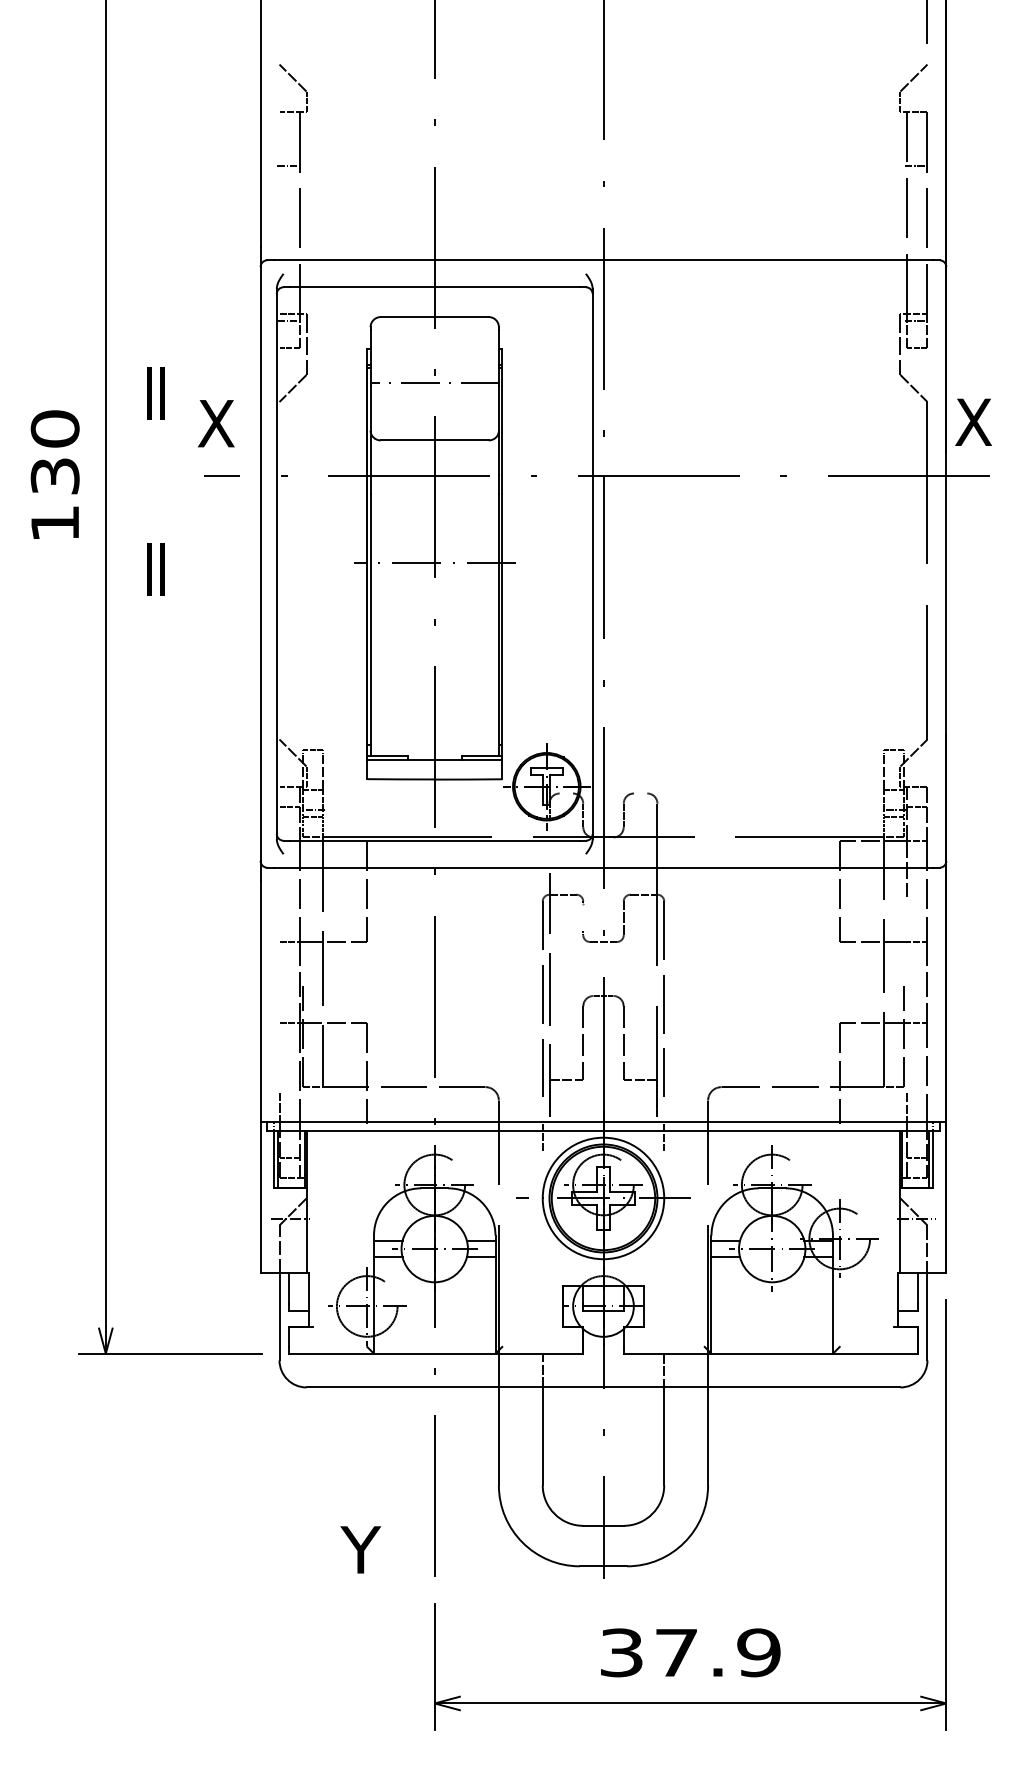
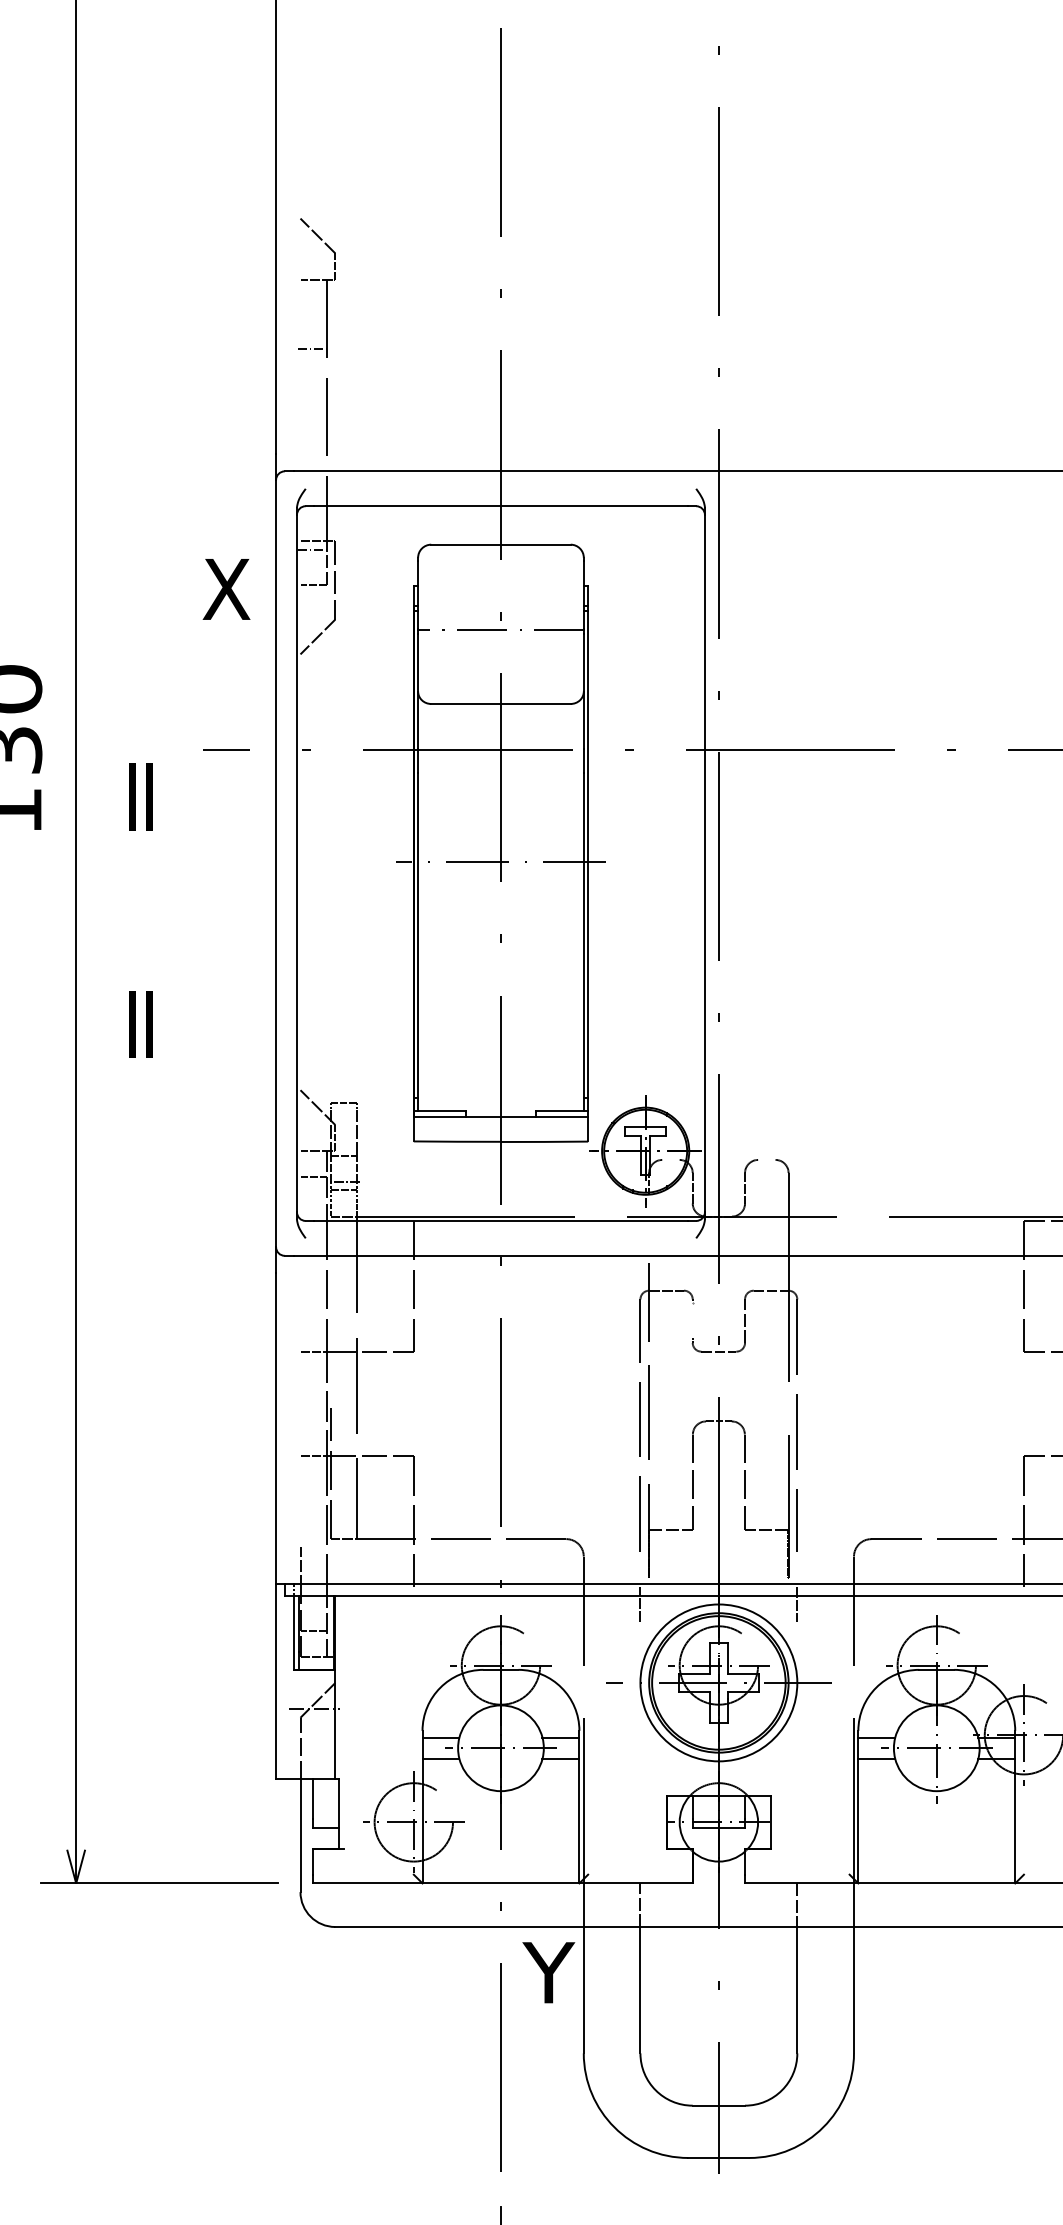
text: (216, 423) -> (226, 589), moved
text: (155, 481) -> (140, 910), moved
text: (360, 1549) -> (548, 1972), moved

